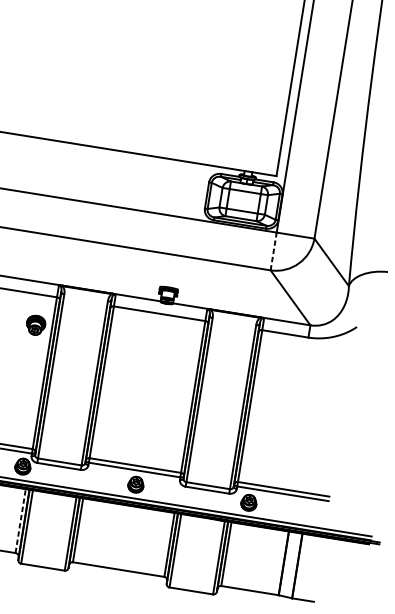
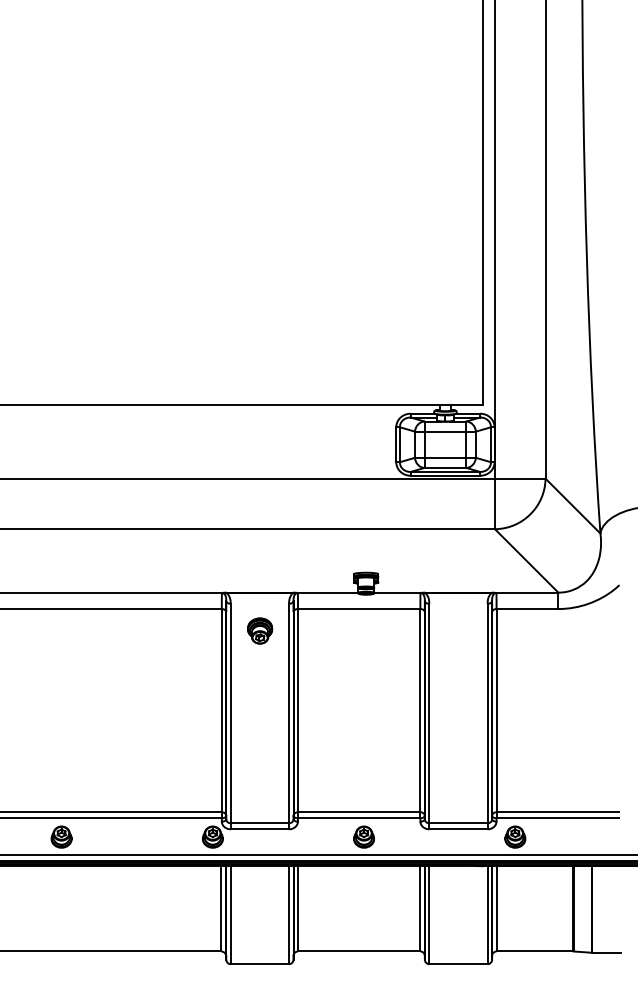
line: (273, 251) -> (494, 503), dashed -> solid
part: (36, 324) -> (260, 630), moved
line: (20, 521) -> (221, 908), dashed -> solid

